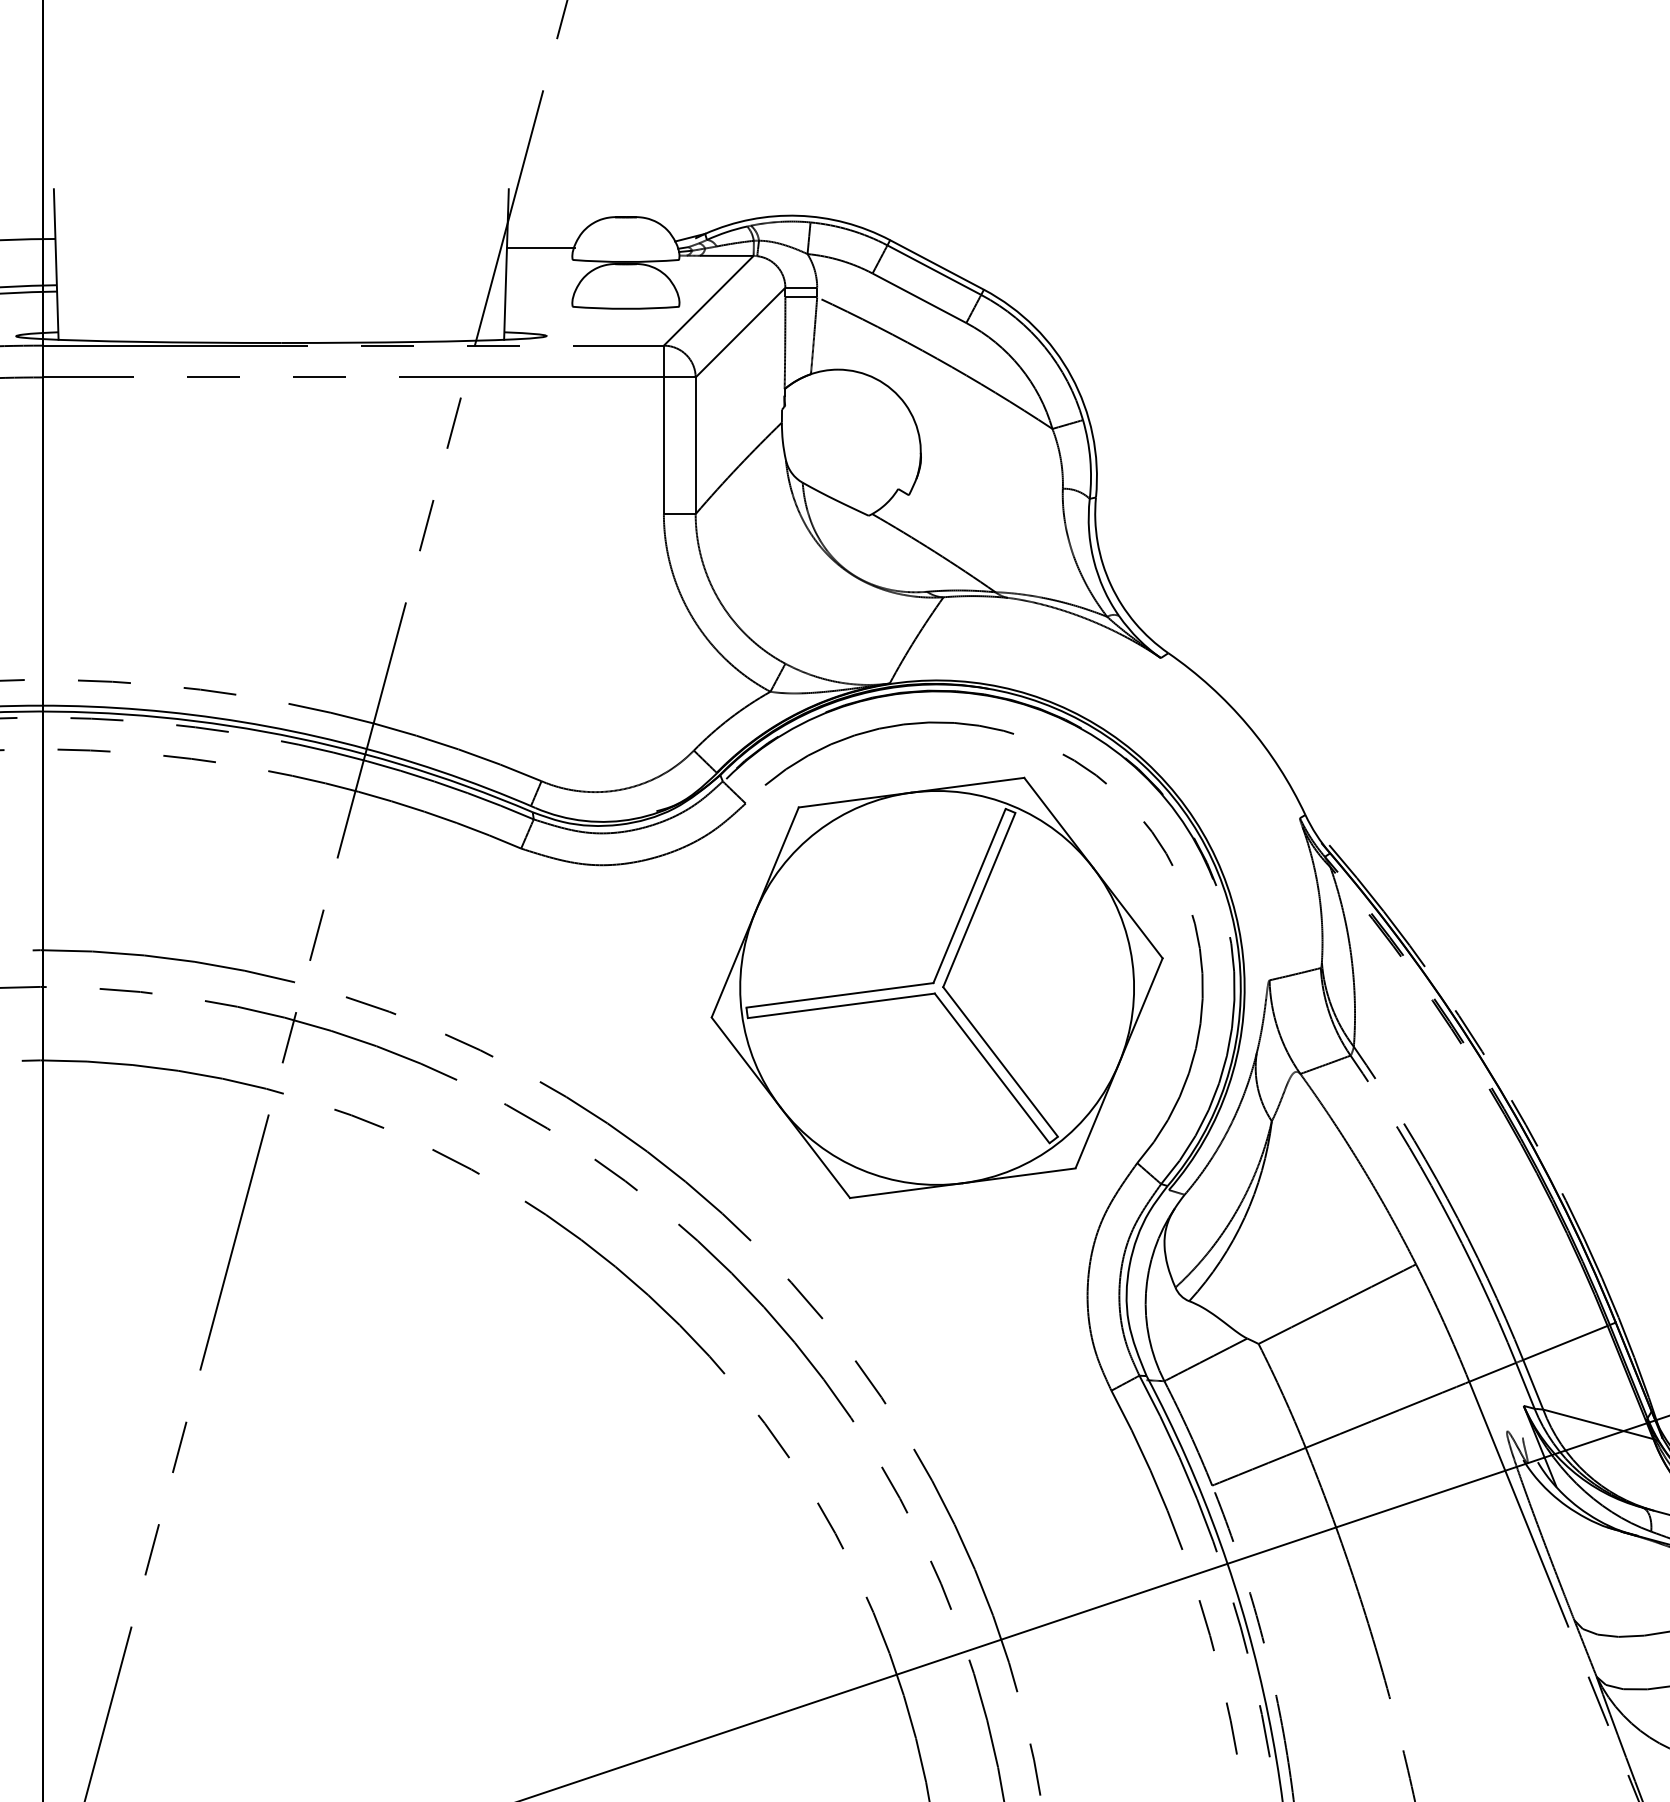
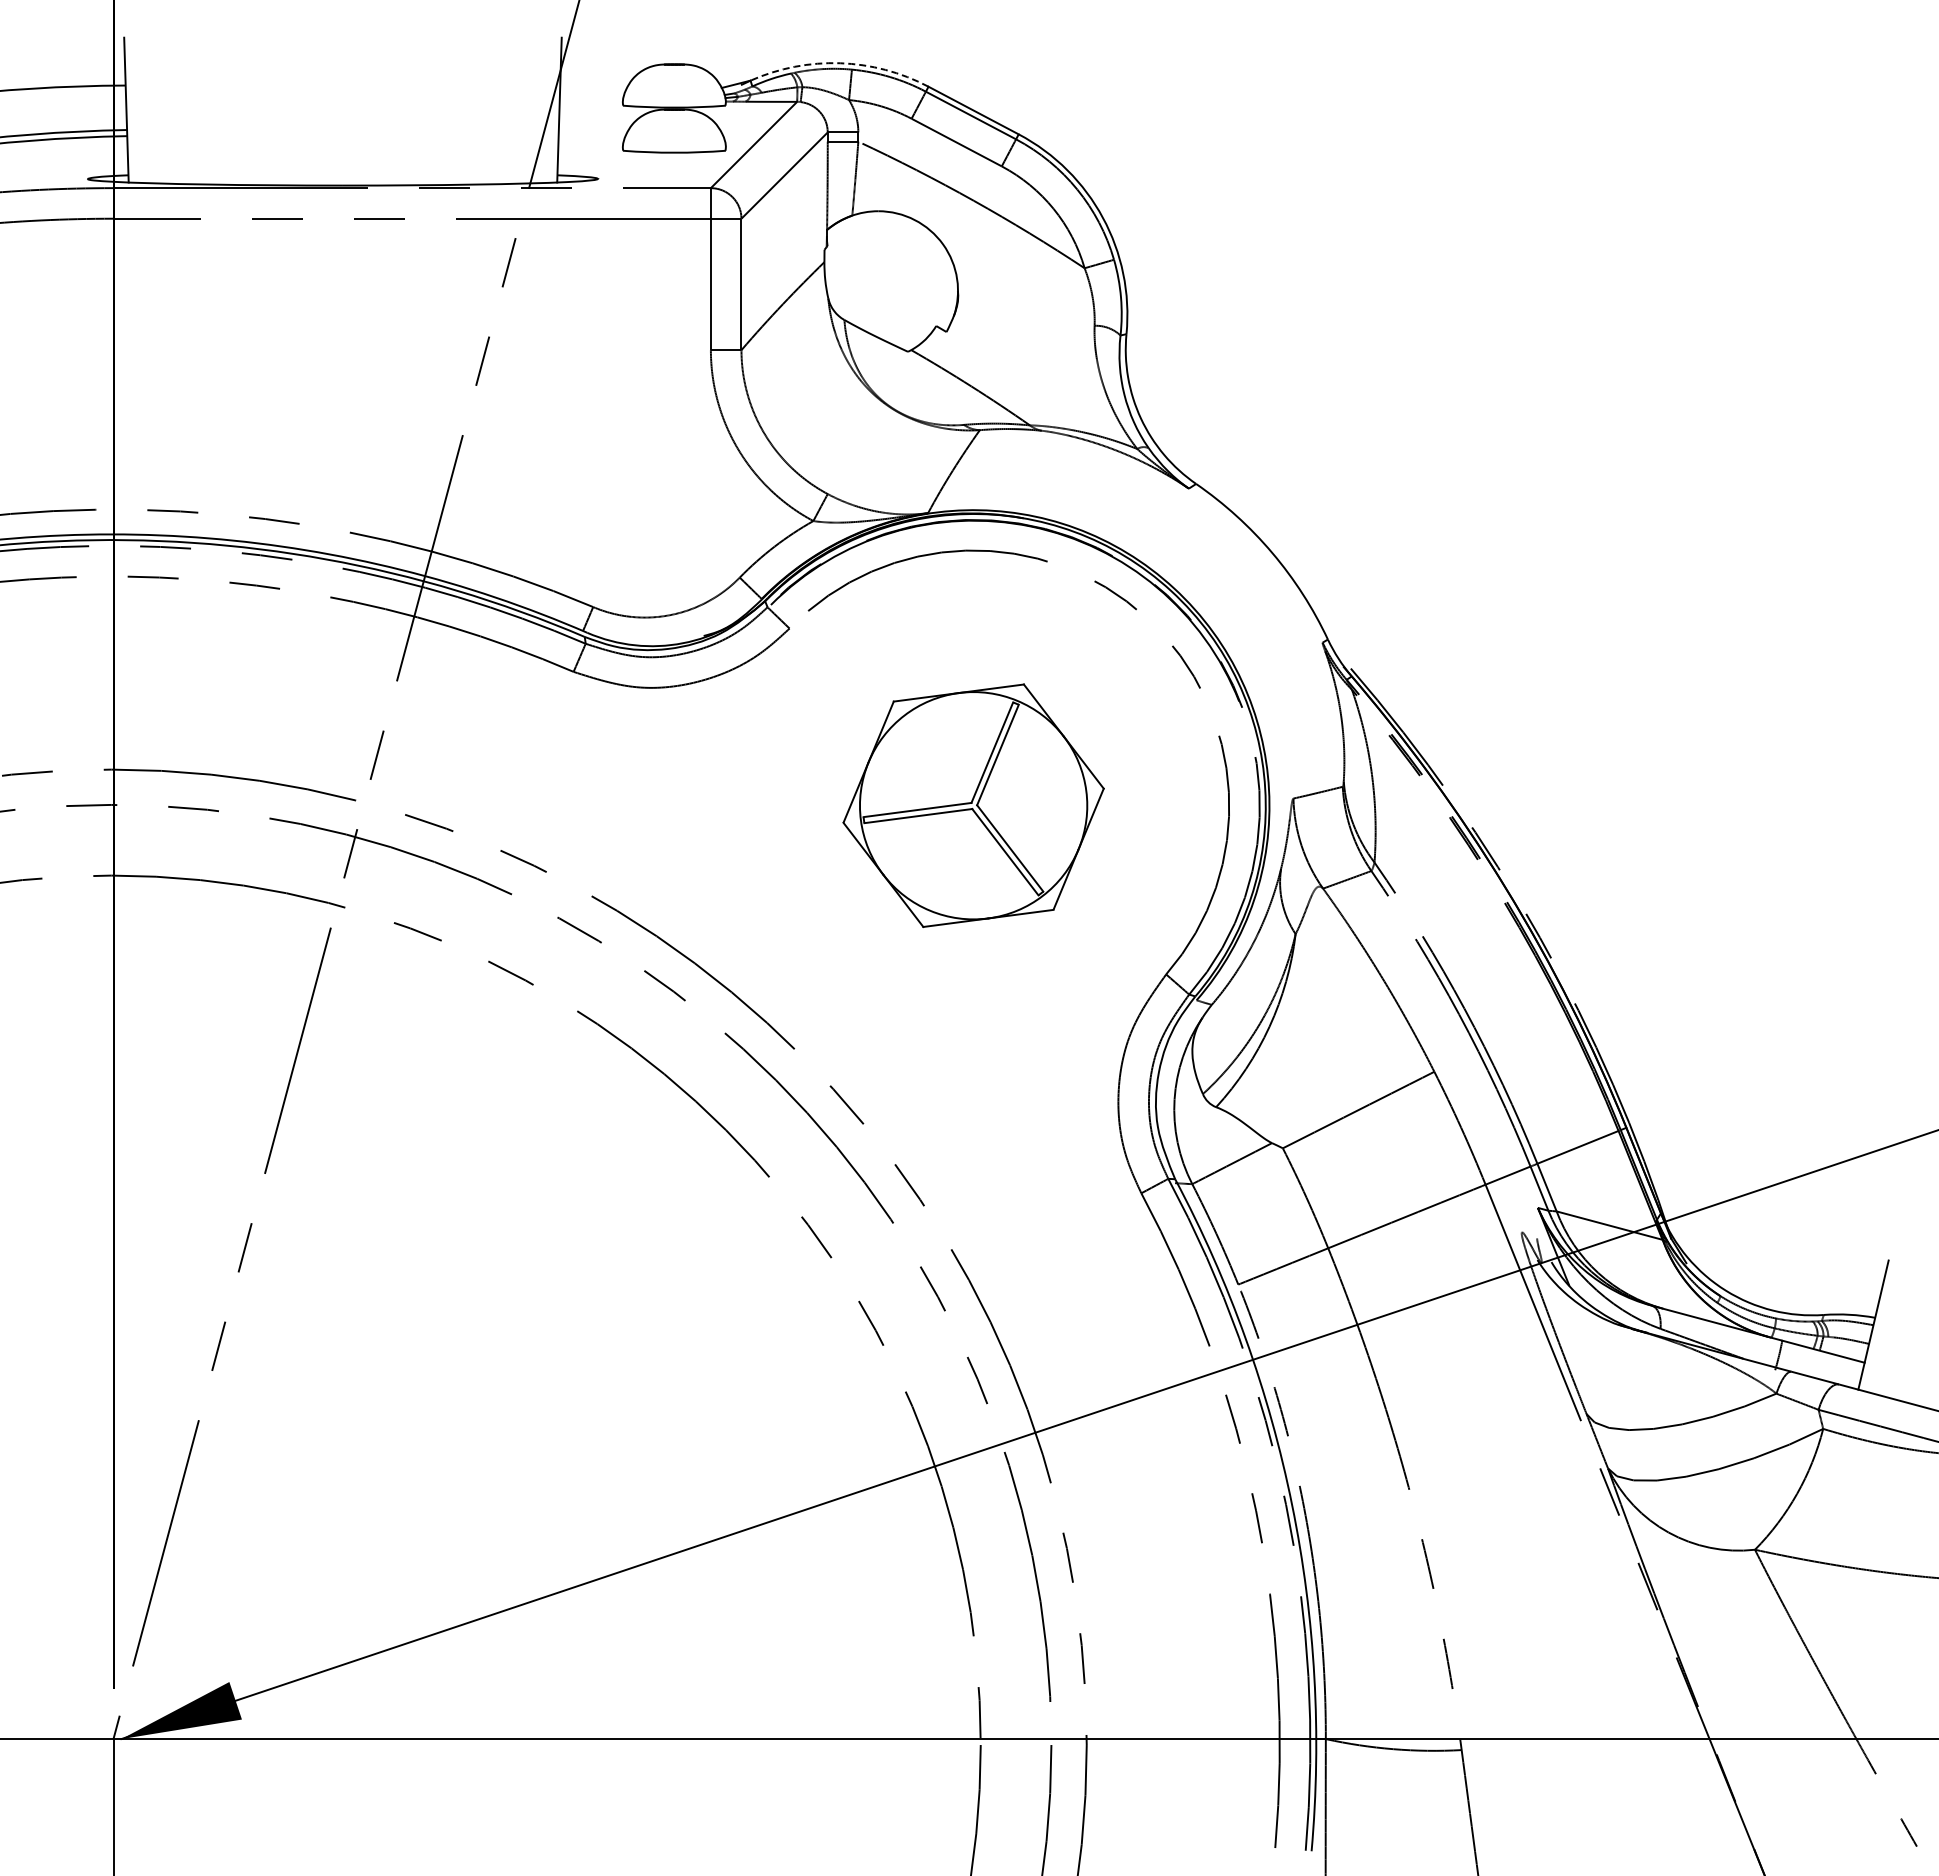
arc: (798, 216) -> (840, 63), solid -> dashed
line: (540, 248) -> (592, 94), removed
part: (936, 987) -> (973, 805), size x0.6

